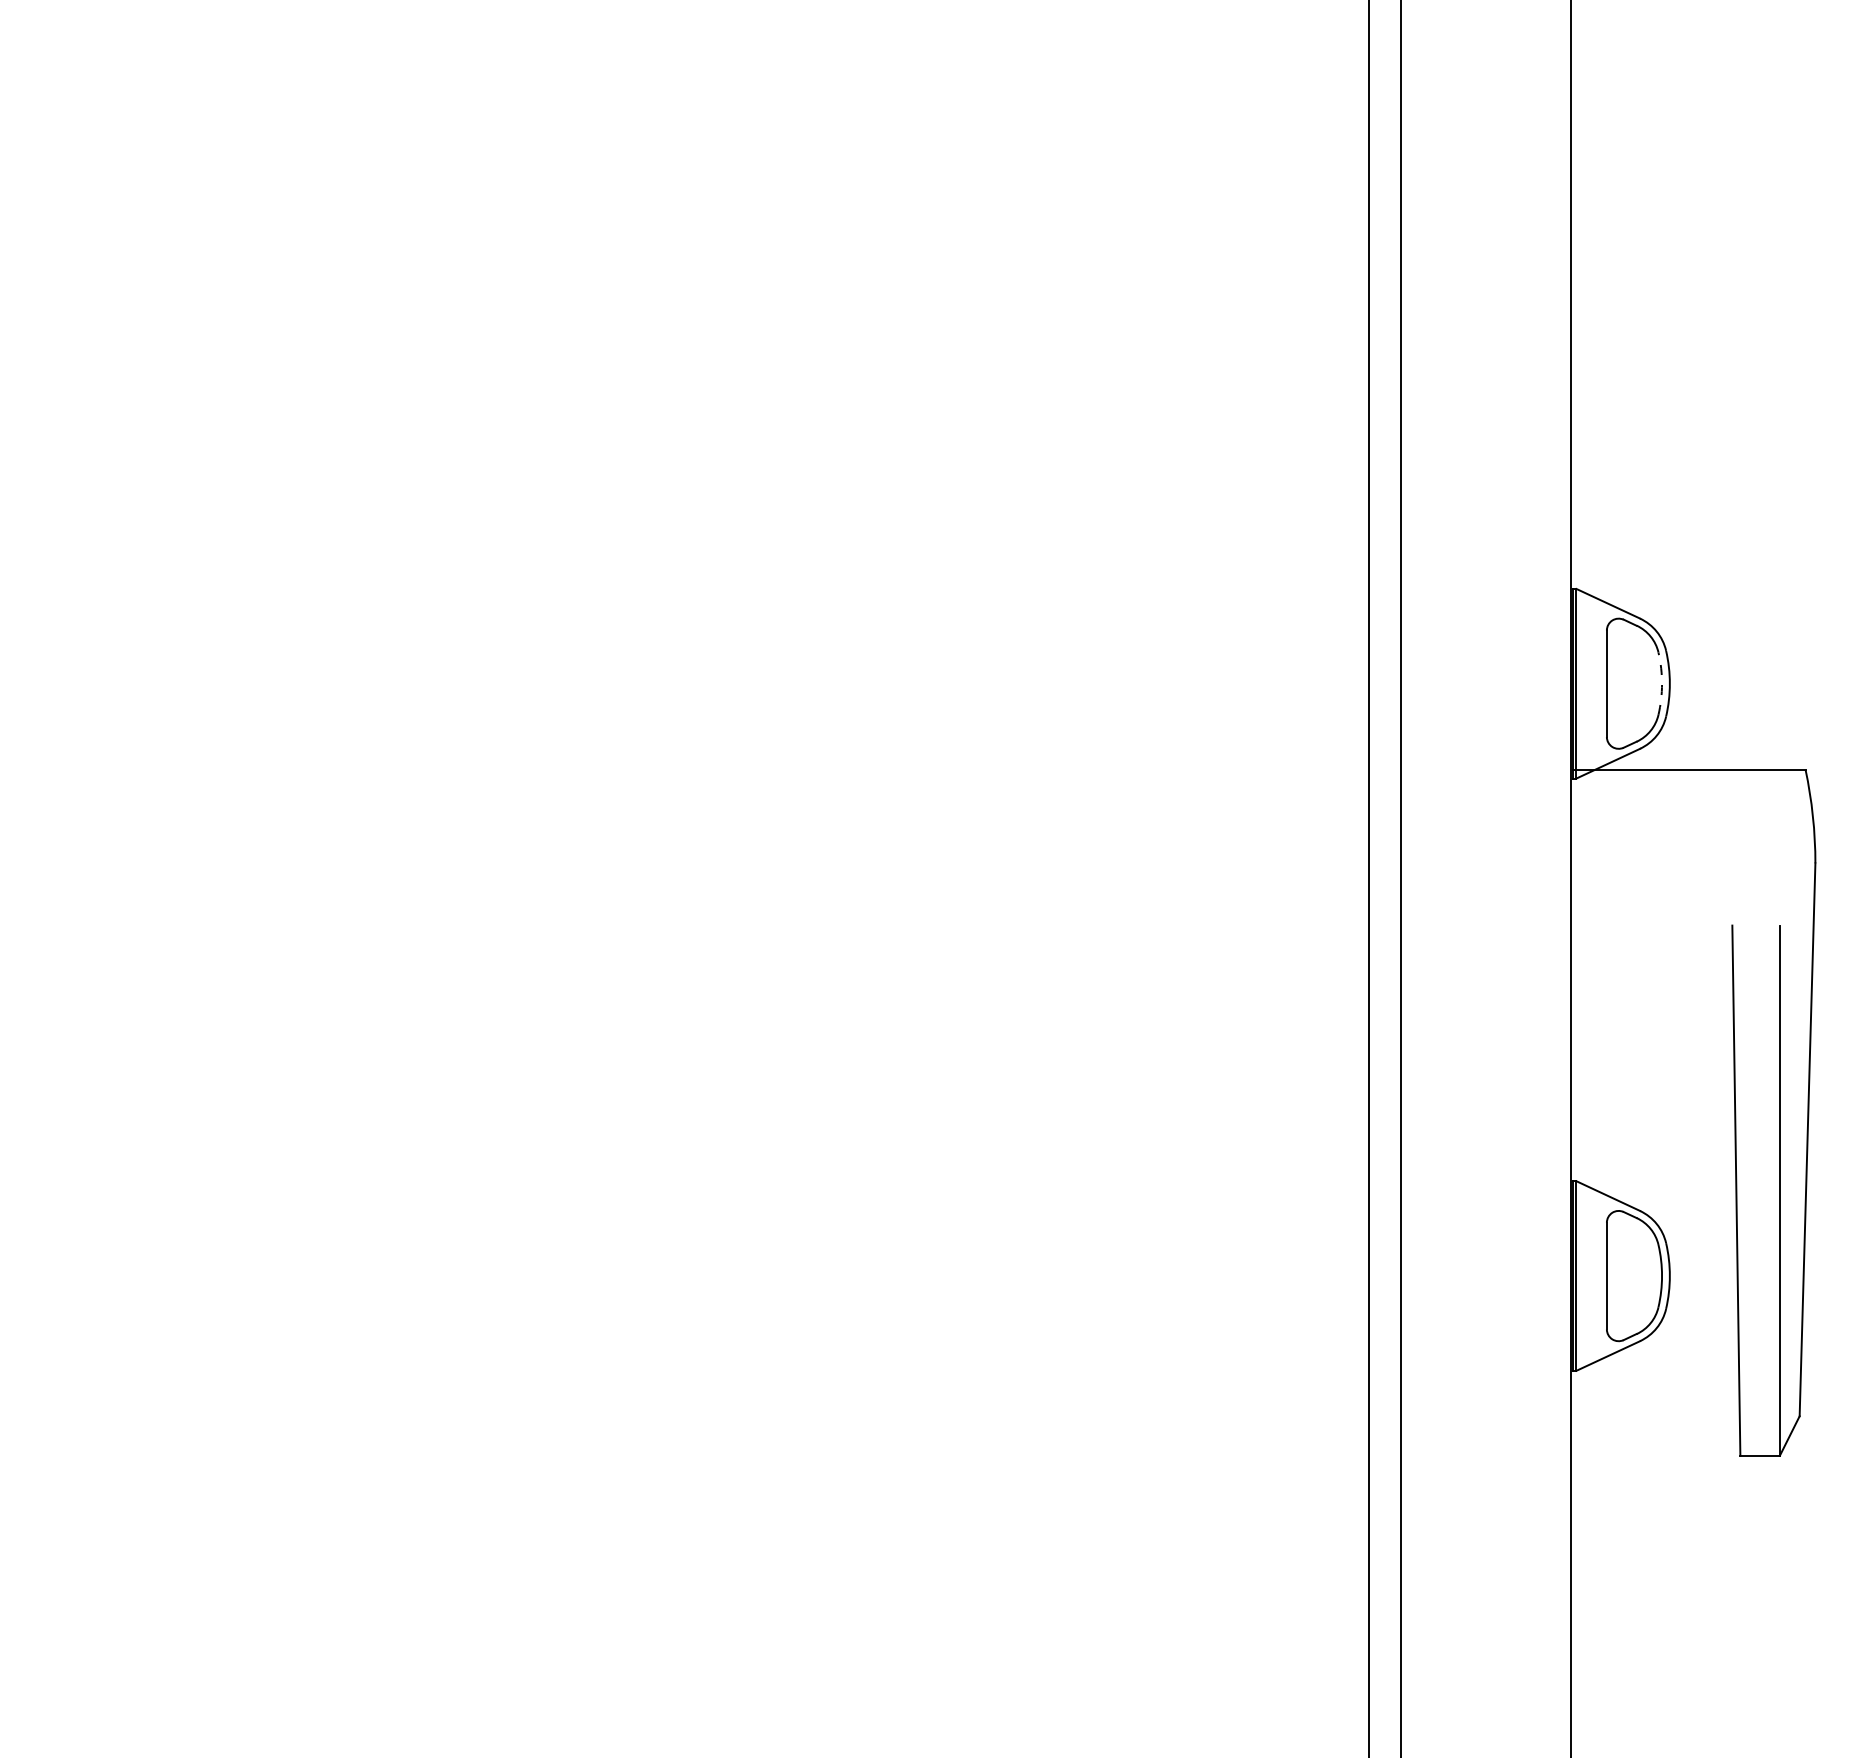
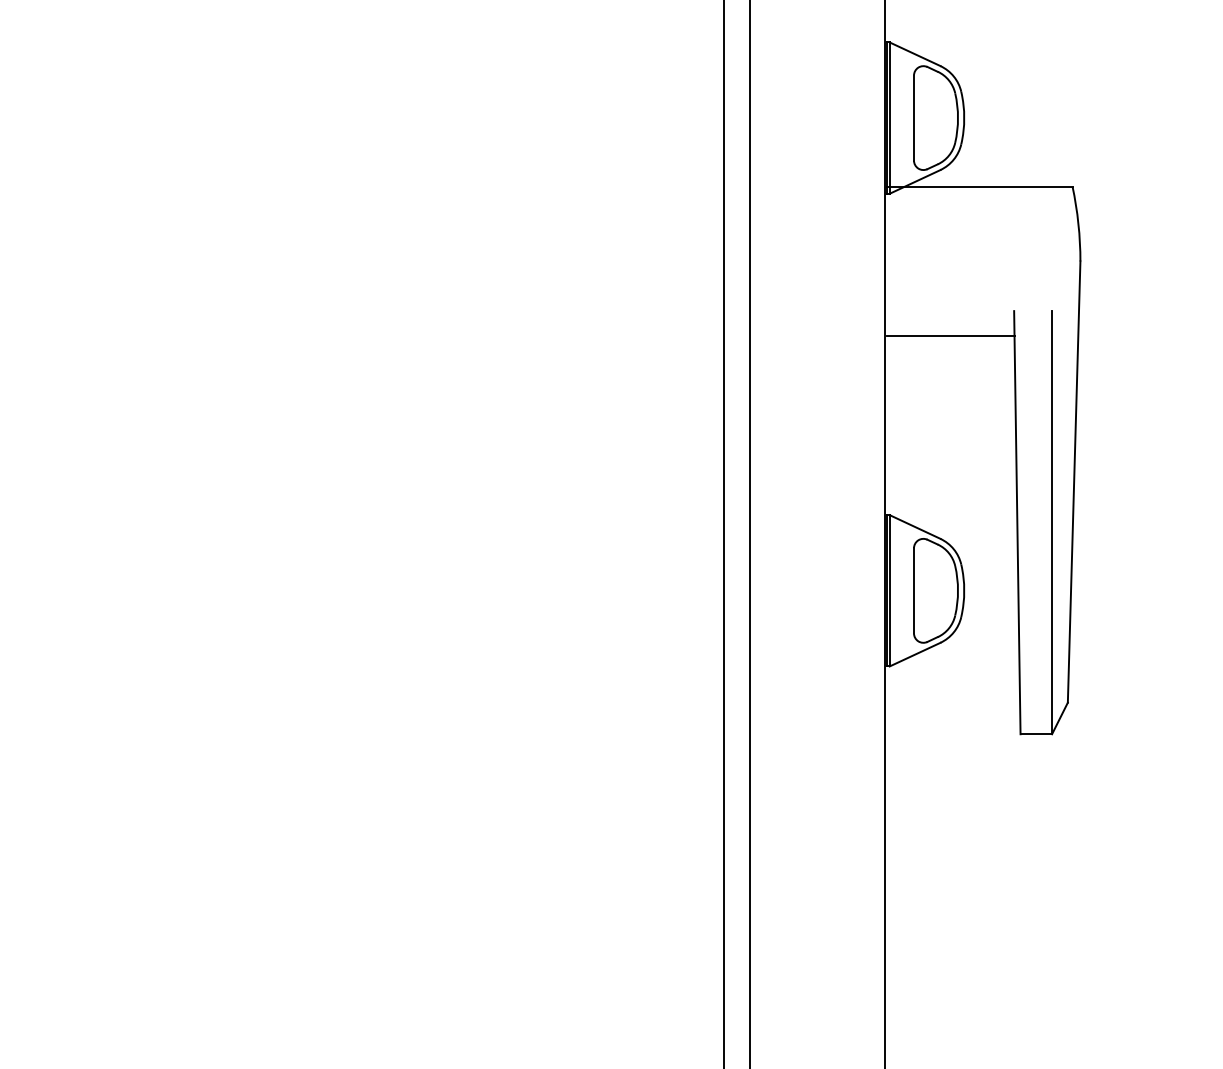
arc: (1662, 683) -> (958, 117), dashed -> solid
line: (1652, 957) -> (950, 336), added

